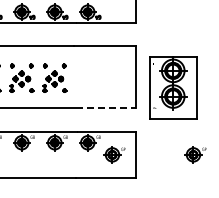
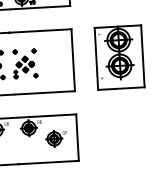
part: (87, 77) -> (25, 63), added
part: (173, 87) -> (119, 56), moved
line: (105, 108) -> (44, 93), dashed -> solid
part: (195, 154) -> (137, 133), removed

